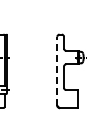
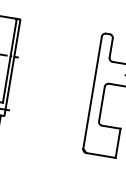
line: (57, 70) -> (93, 91), dashed -> solid

